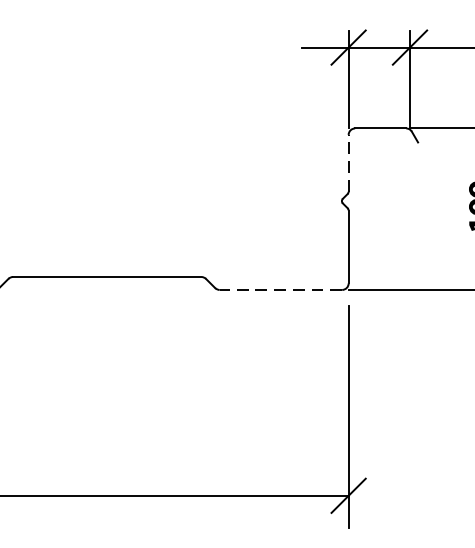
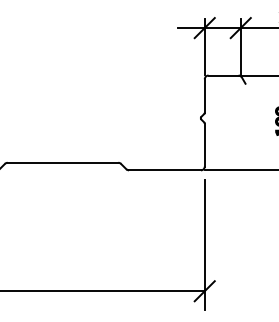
line: (348, 164) -> (204, 96), dashed -> solid
line: (281, 290) -> (165, 170), dashed -> solid

